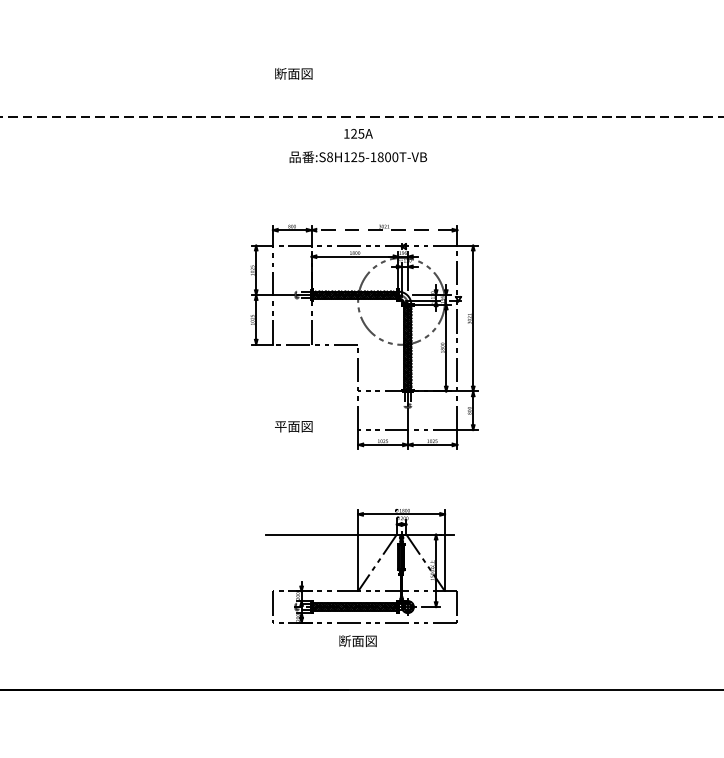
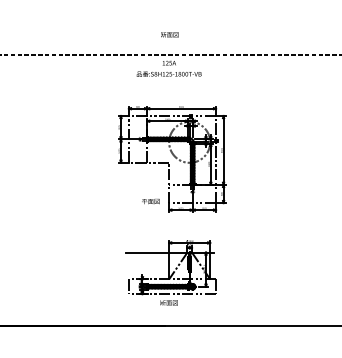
text: (293, 73) -> (169, 34), moved
line: (384, 229) -> (181, 108), dashed -> solid
text: (293, 426) -> (150, 201), moved

